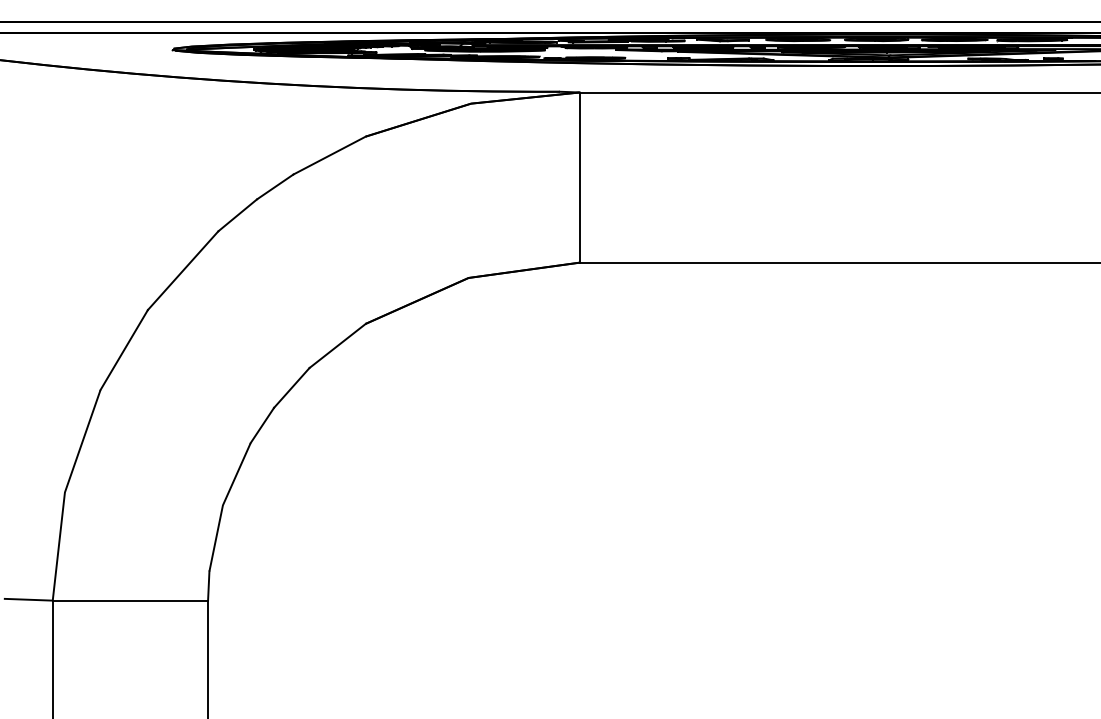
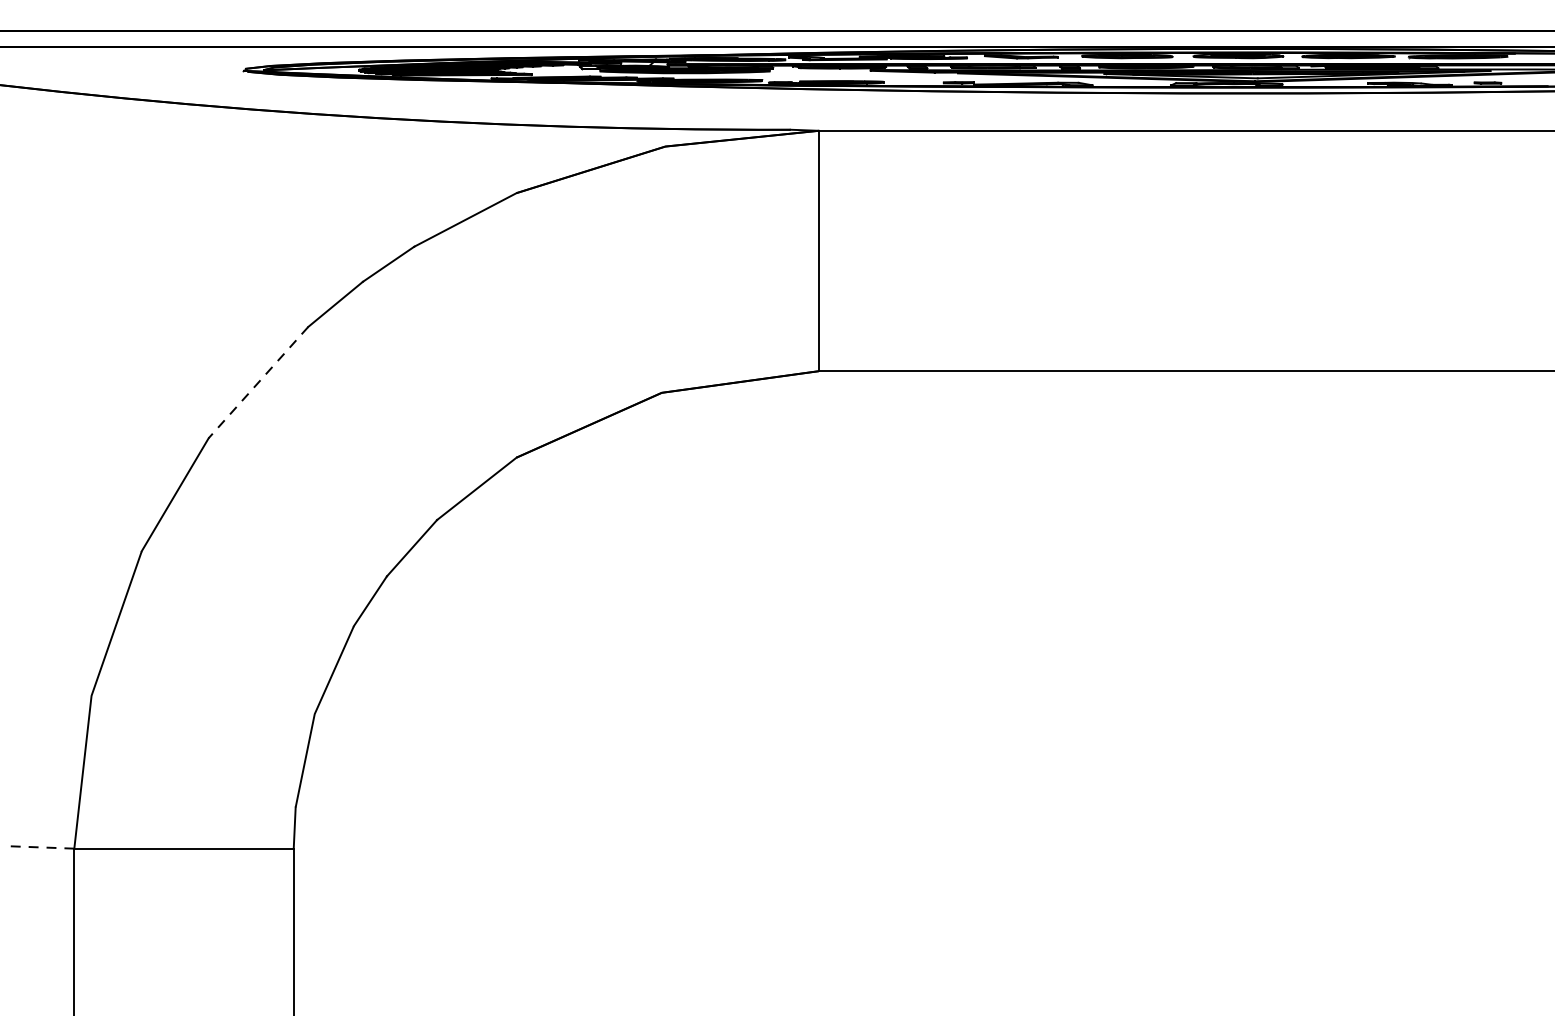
line: (183, 270) -> (259, 382), solid -> dashed
line: (28, 599) -> (40, 847), solid -> dashed

